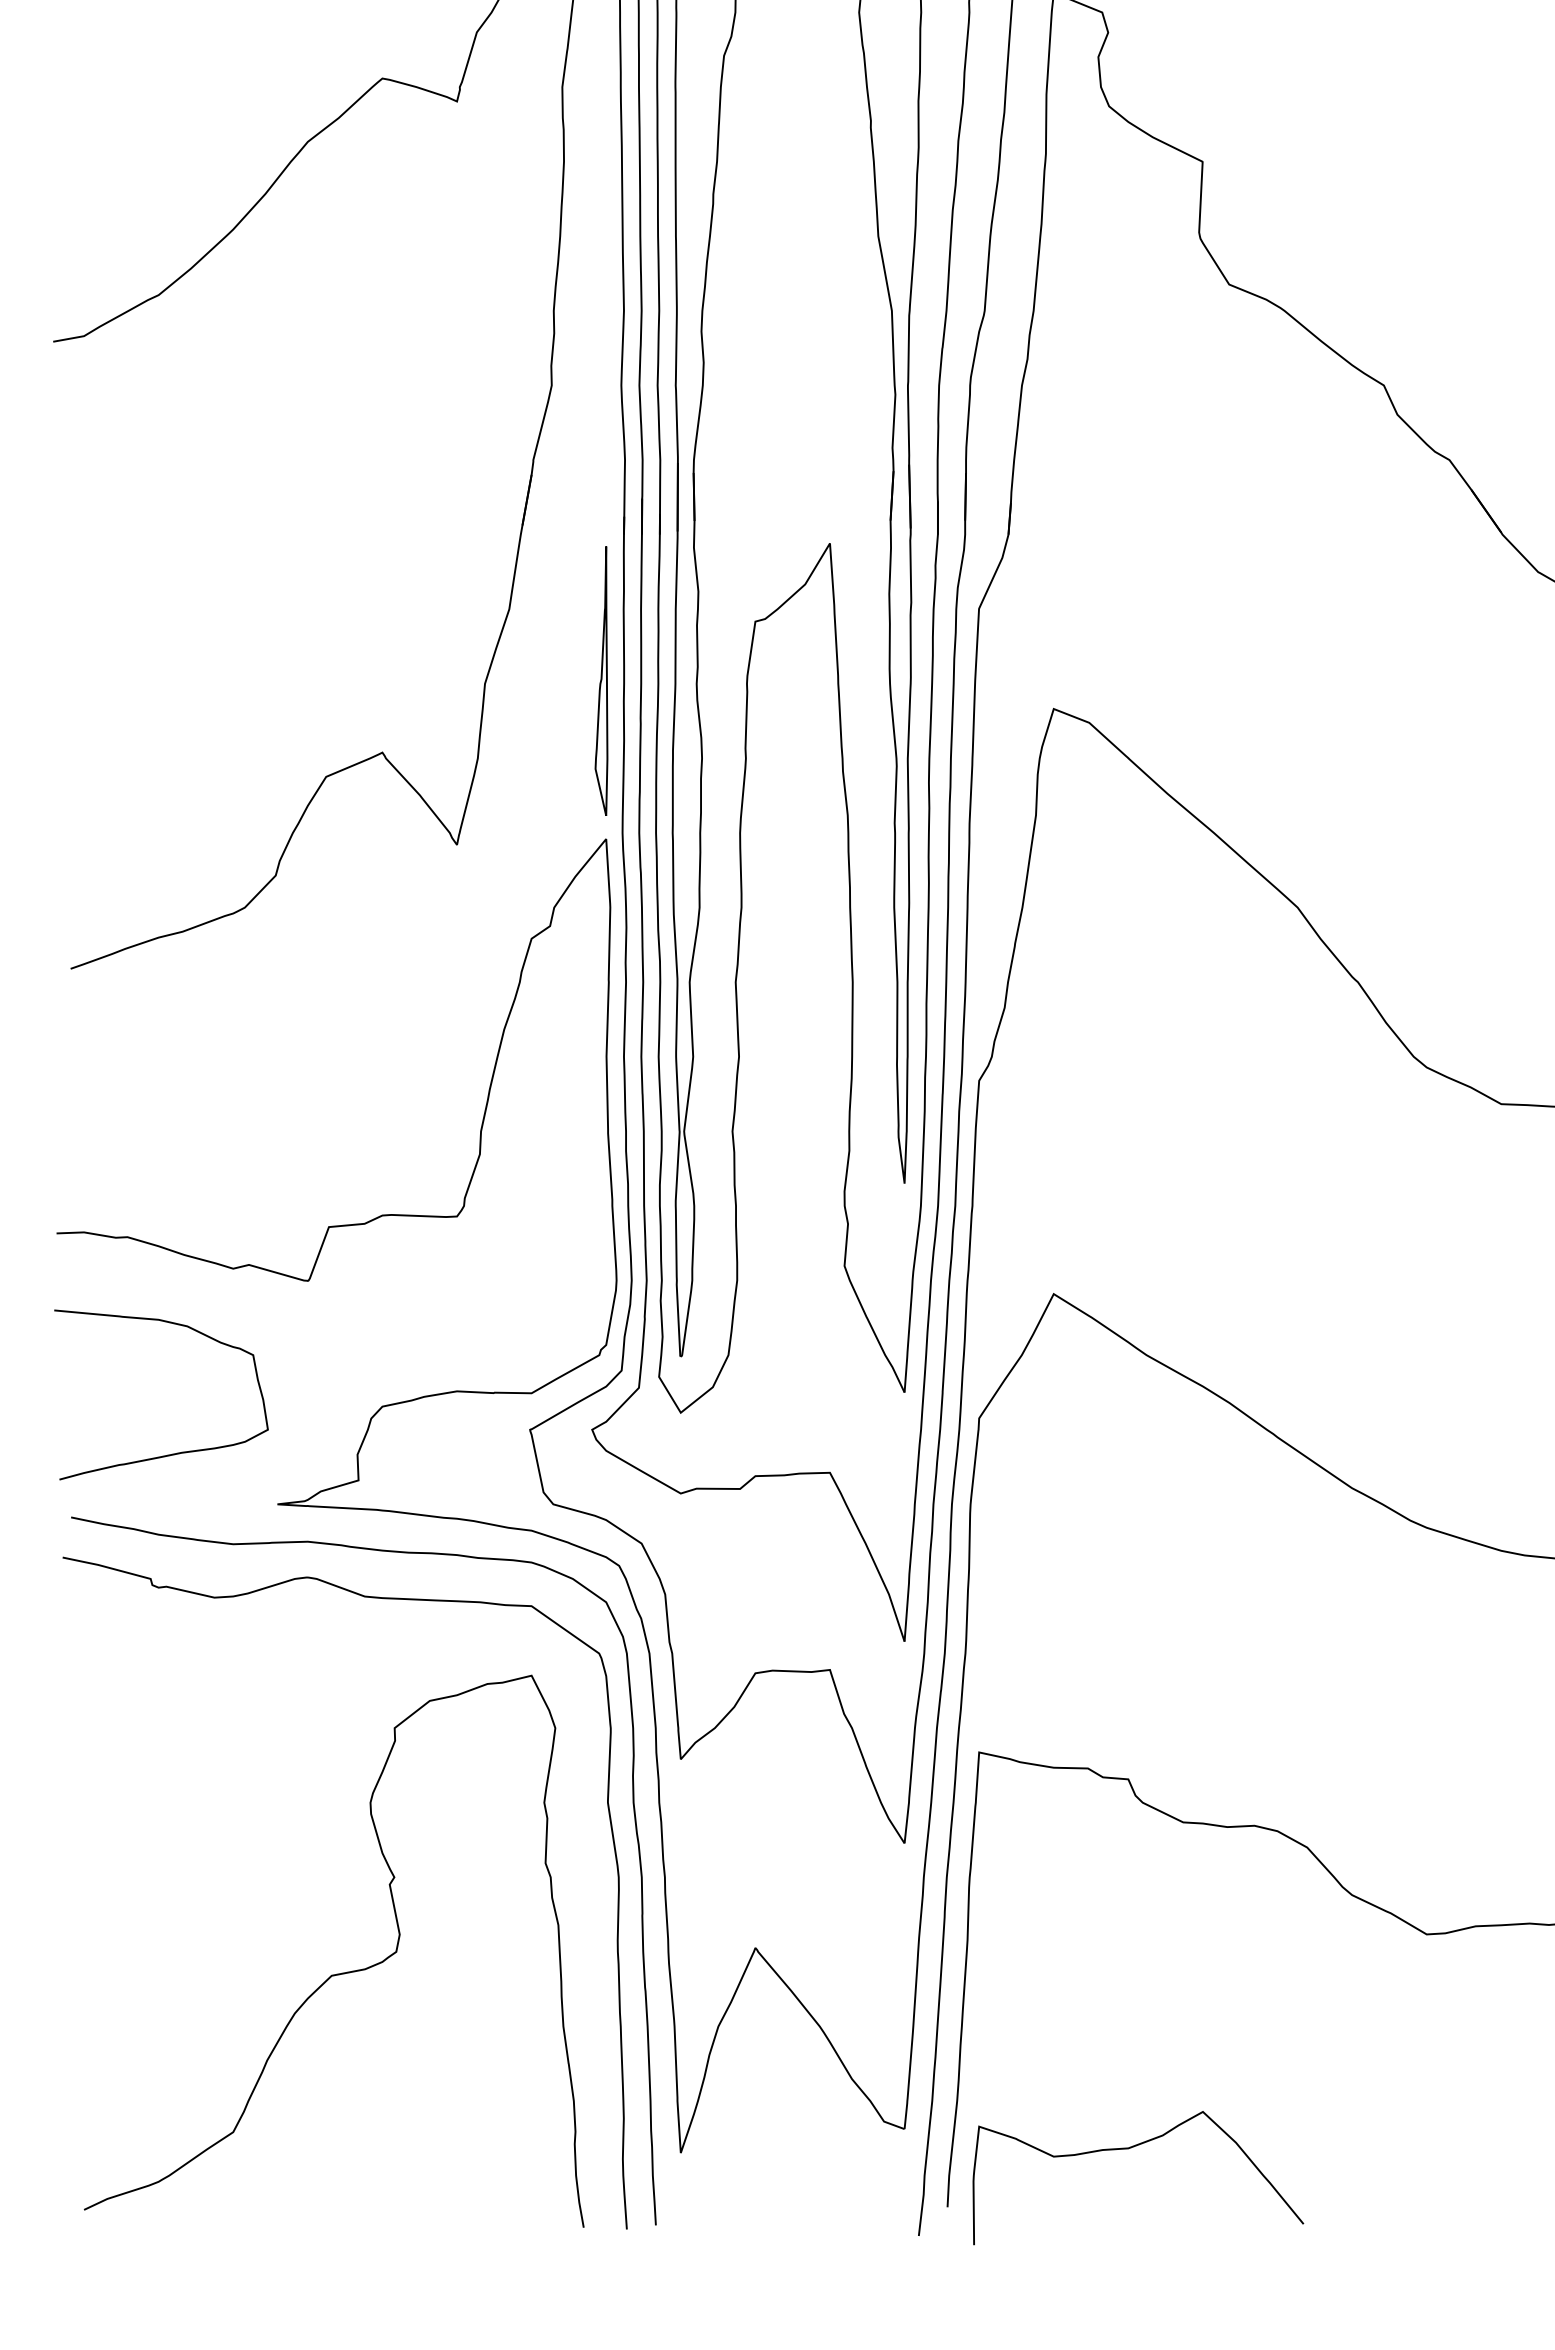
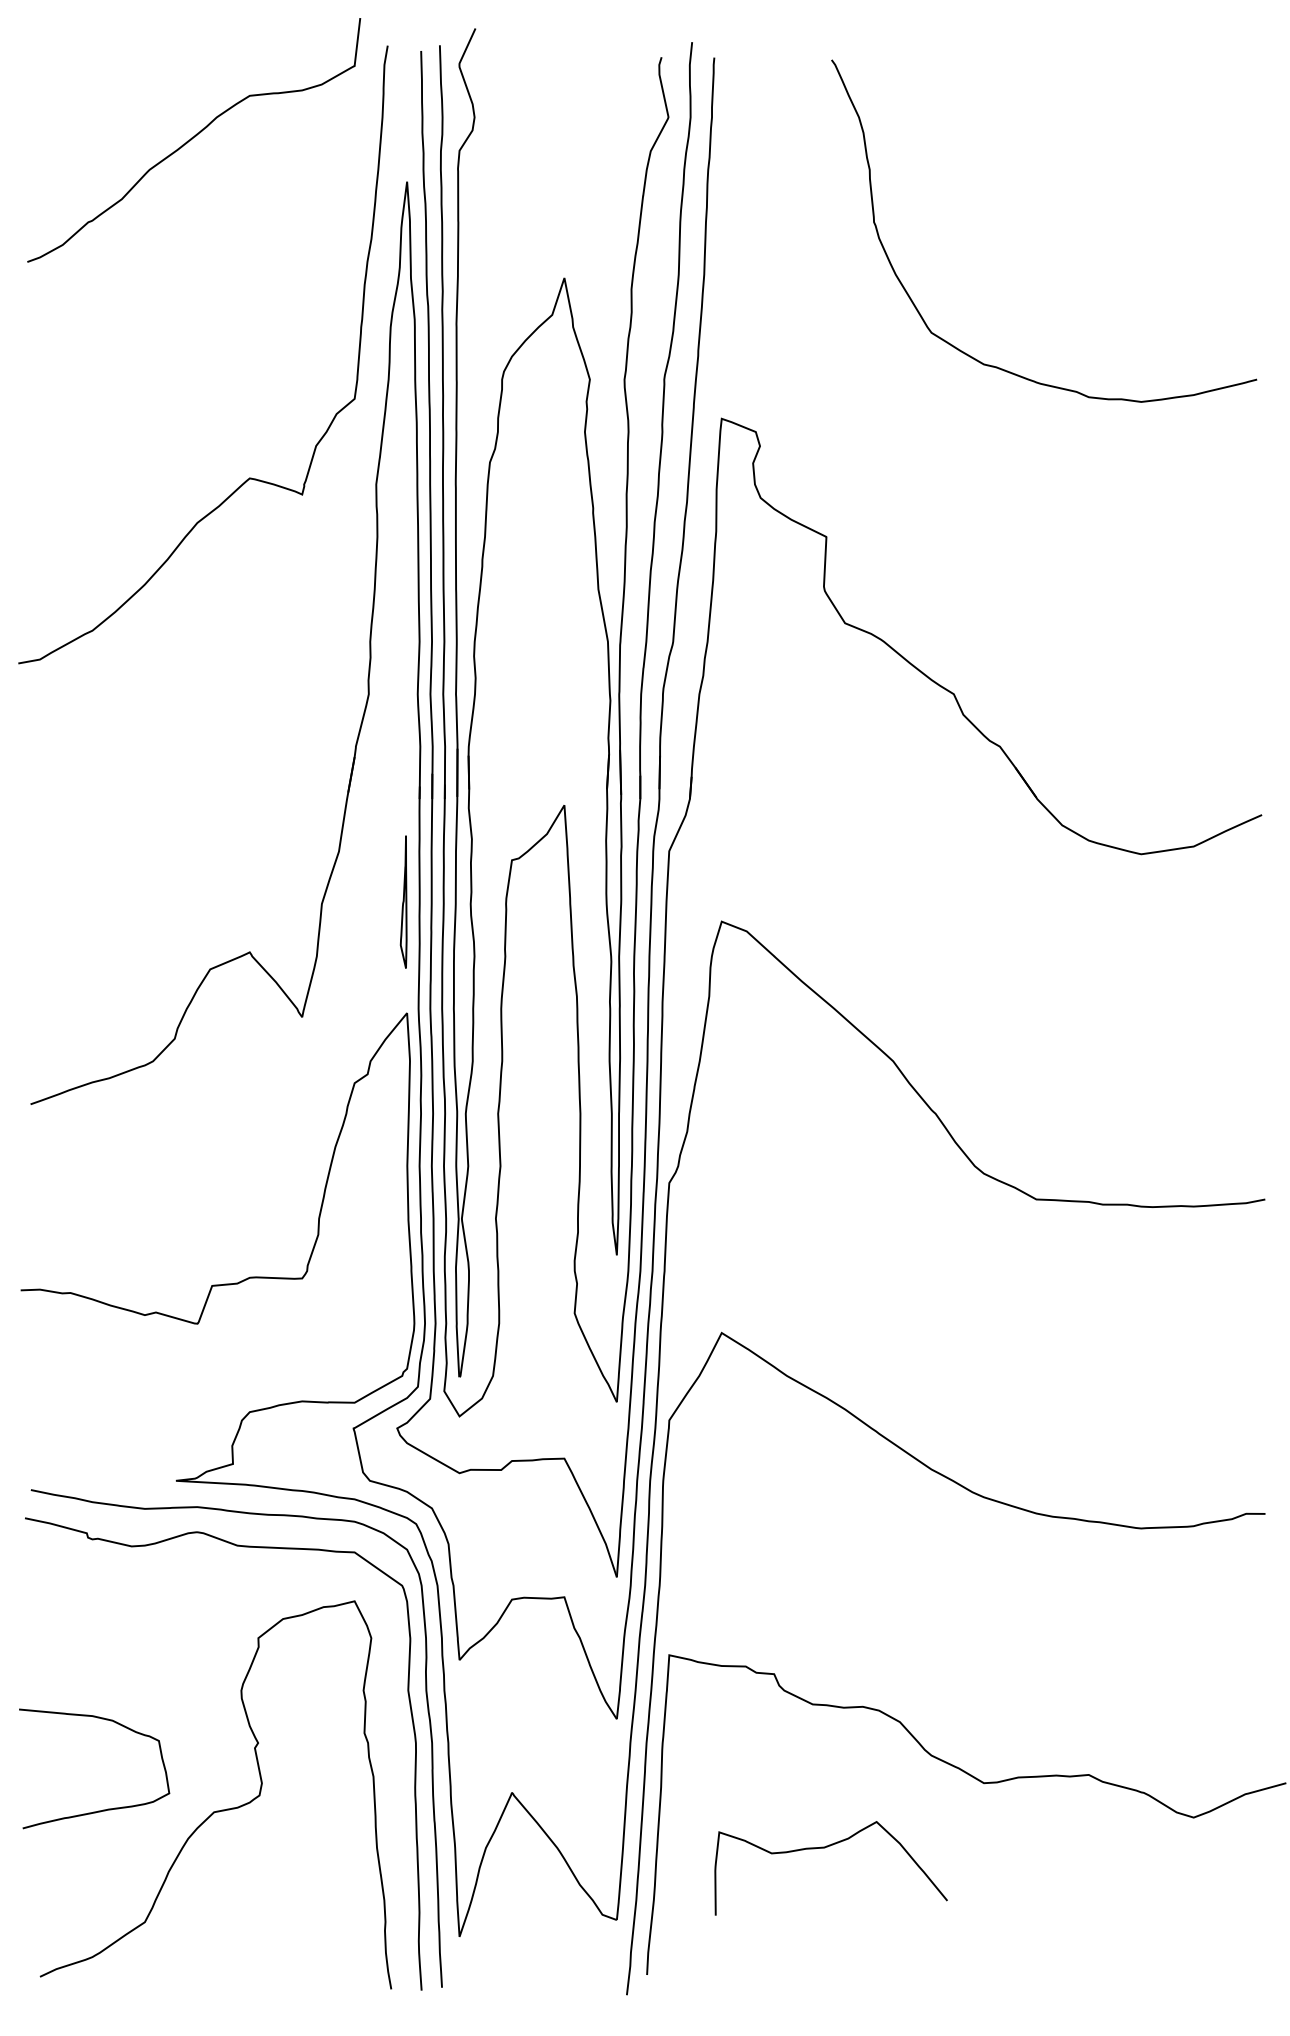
part: (601, 680) -> (403, 901), size x0.7
curve: (174, 1452) -> (103, 1809), moved
curve: (1130, 2149) -> (825, 1848), moved

